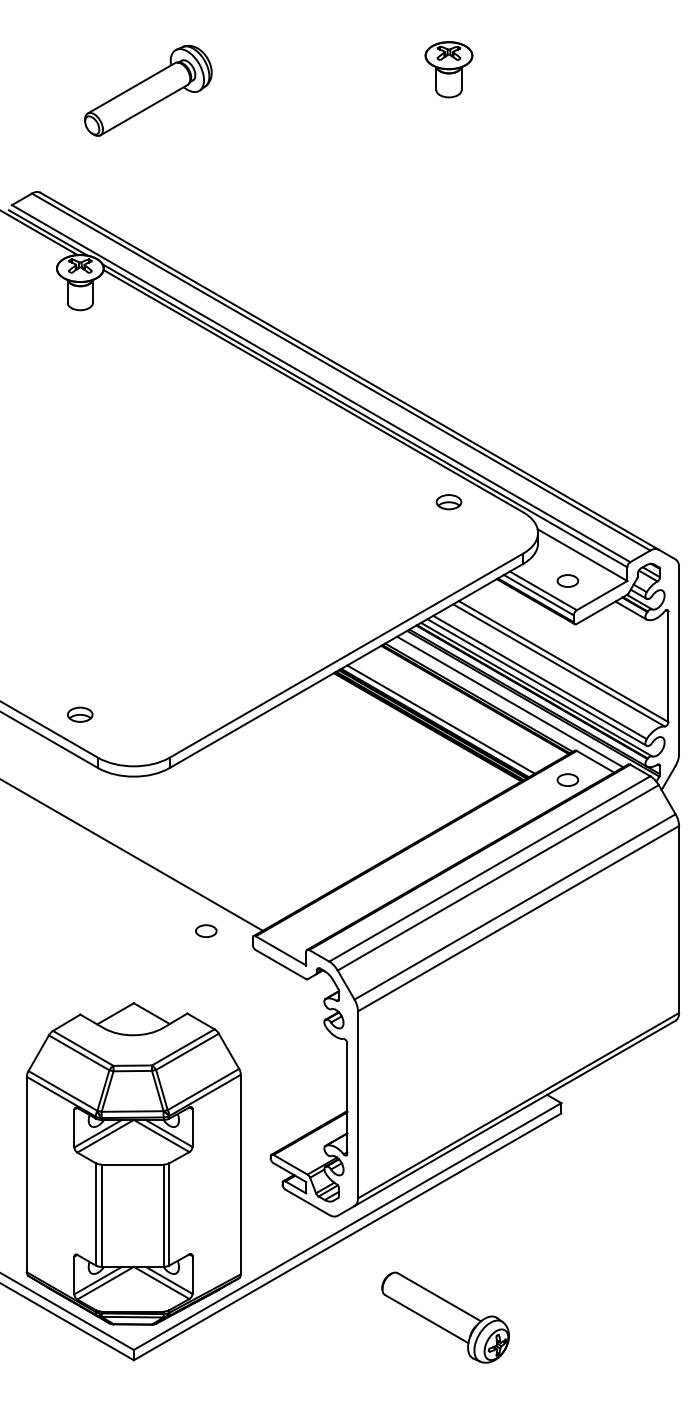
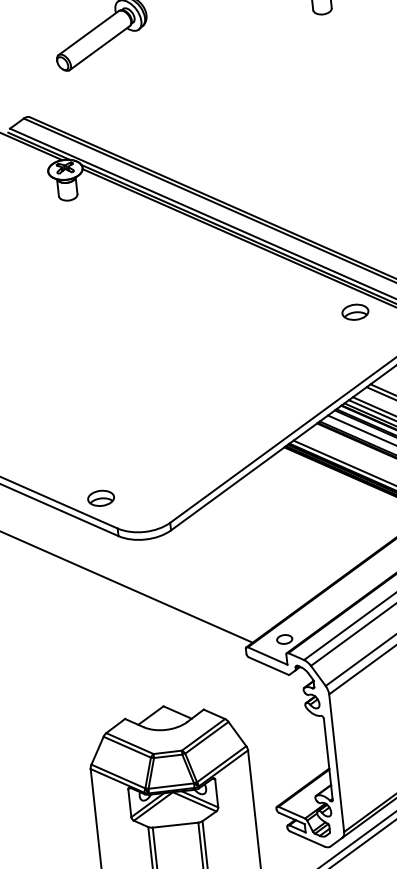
part: (448, 502) -> (355, 312), size x1.43
part: (79, 714) -> (100, 498), size x1.43
part: (206, 930) -> (284, 638), moved

